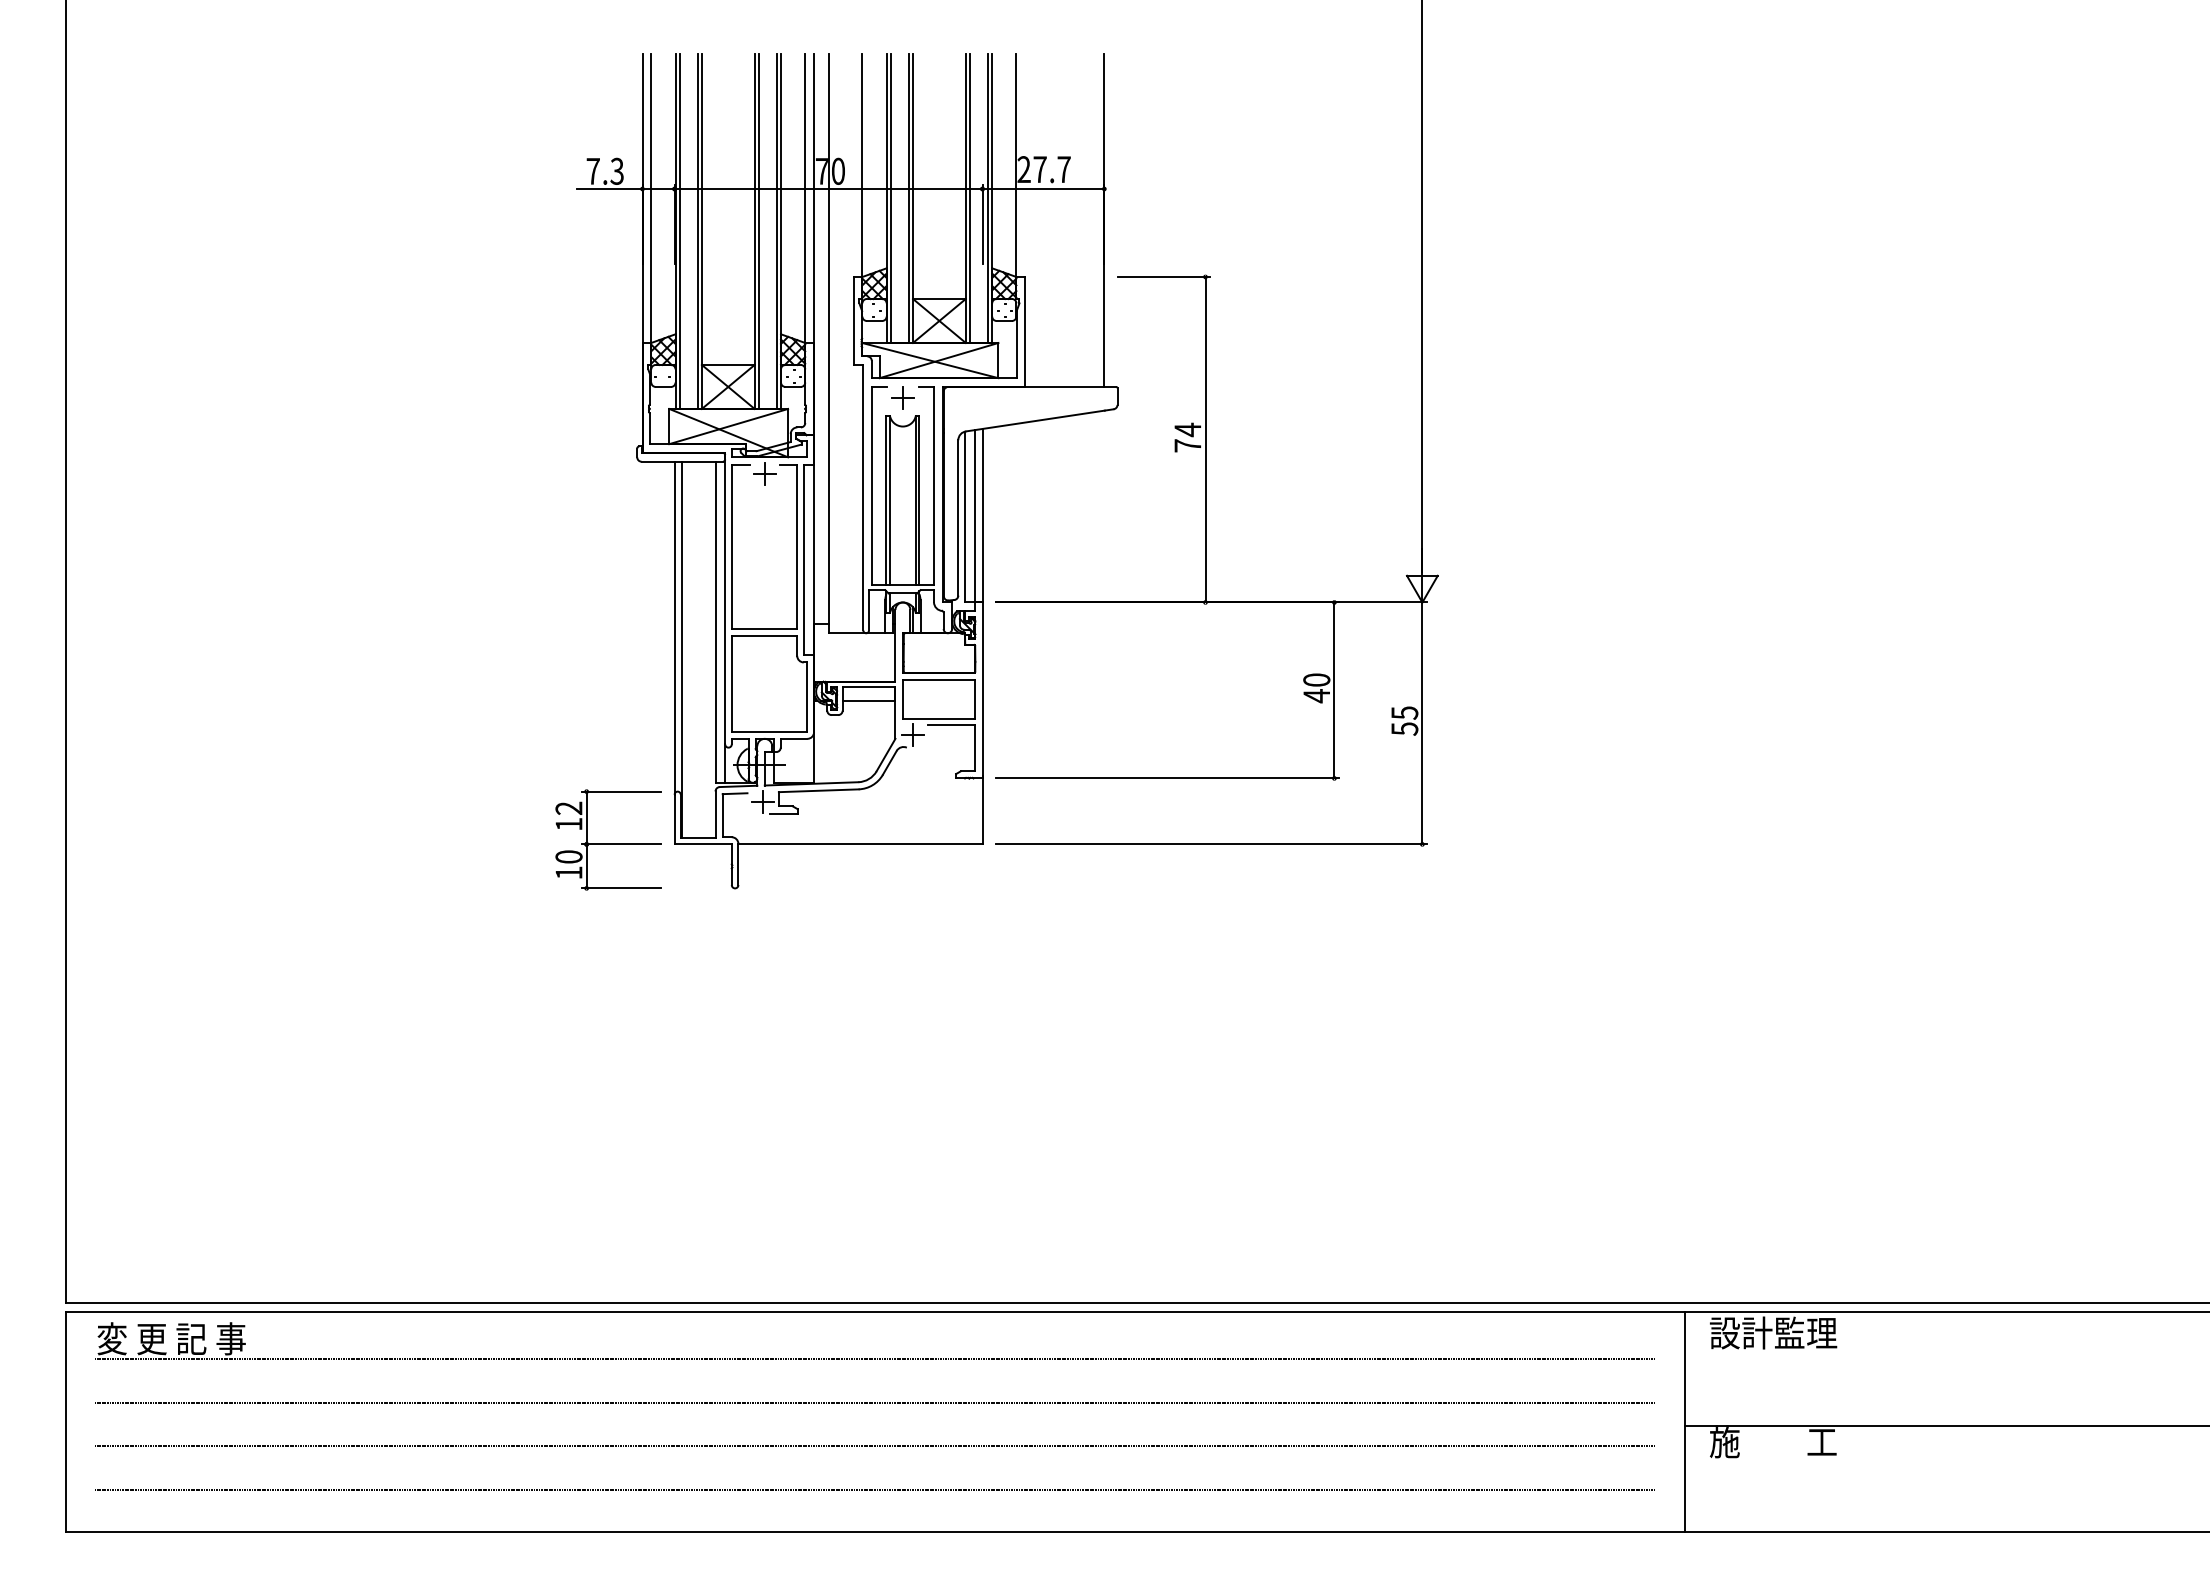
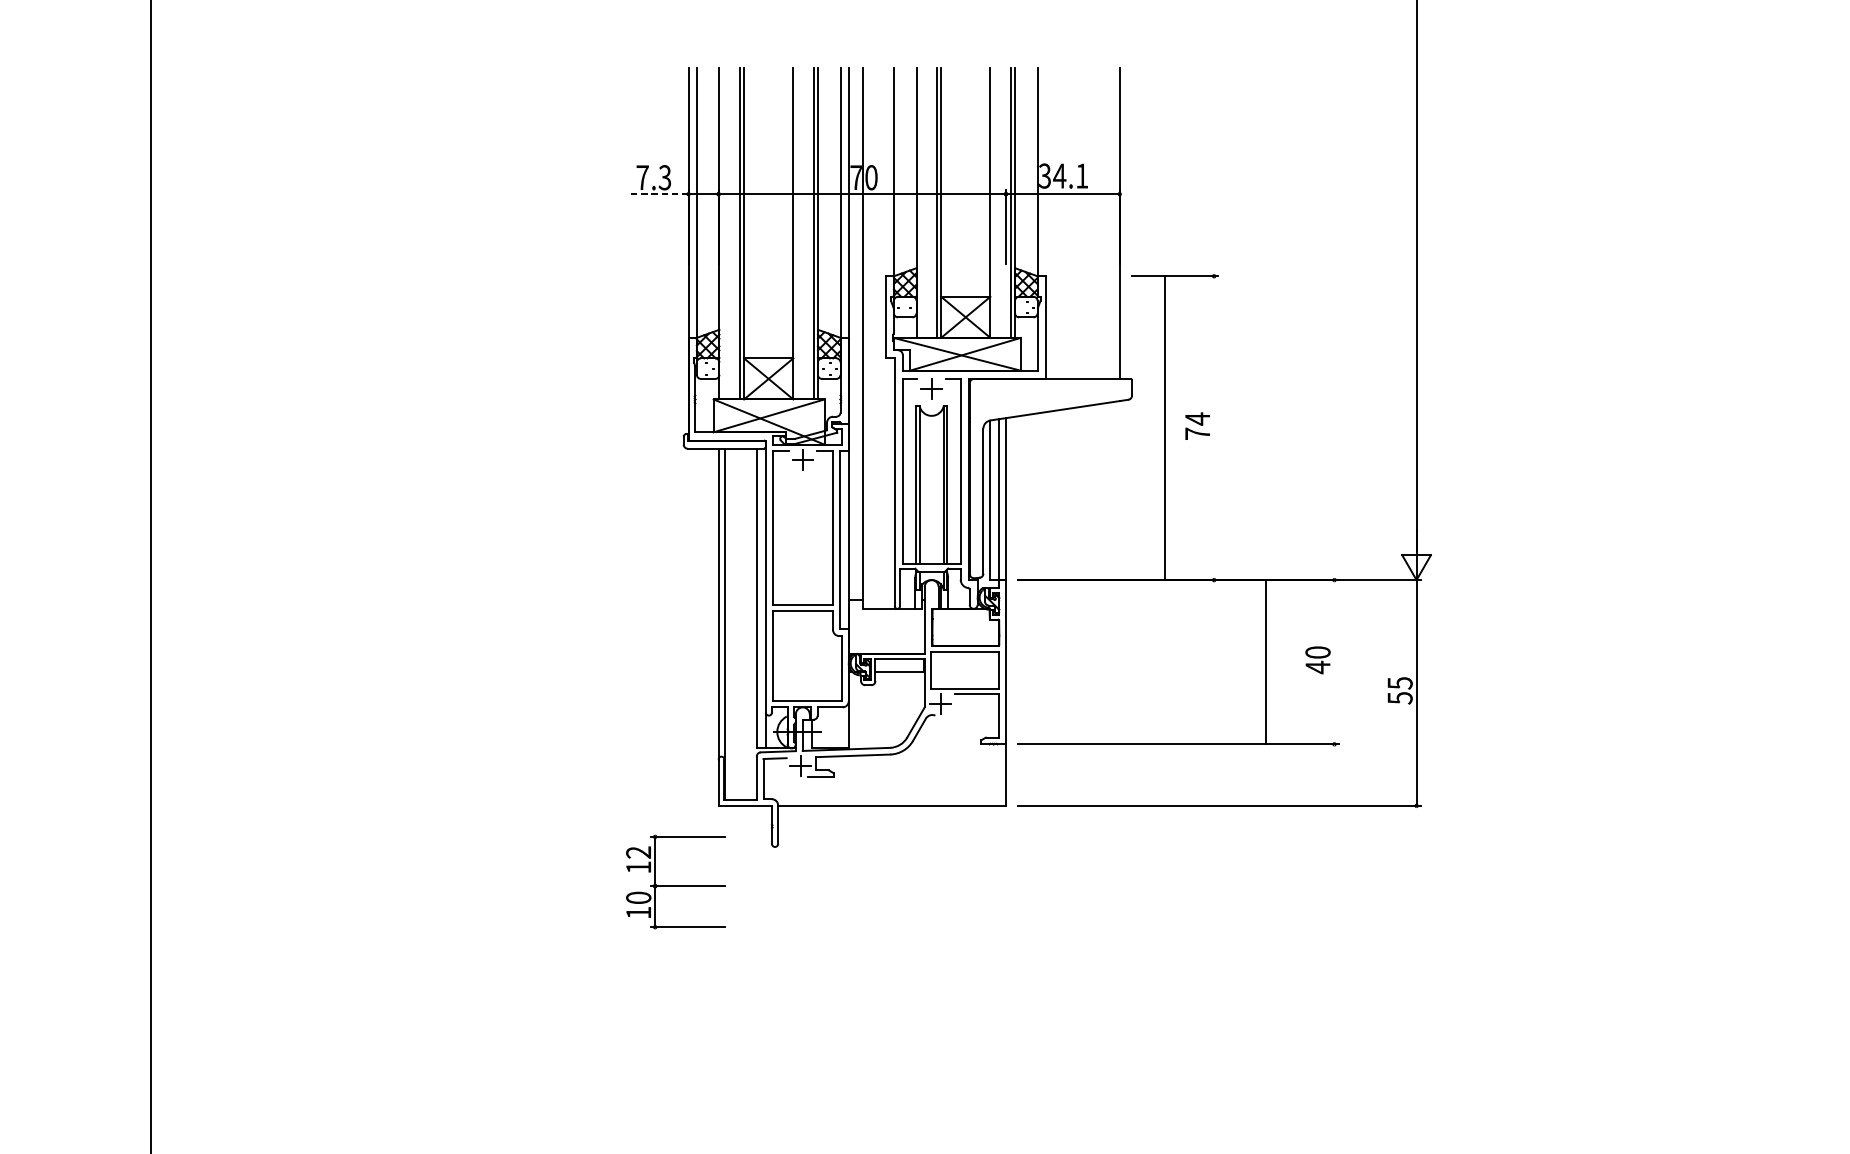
text: (1043, 169) -> (1062, 175), 27.7 -> 34.1
line: (609, 189) -> (657, 194), solid -> dashed
line: (891, 197) -> (921, 202), removed
line: (970, 197) -> (994, 202), removed
line: (679, 230) -> (723, 232), removed
line: (759, 230) -> (797, 232), removed
line: (1205, 439) -> (1164, 427), moved
line: (1334, 690) -> (1266, 662), moved
part: (608, 839) -> (675, 881), moved

